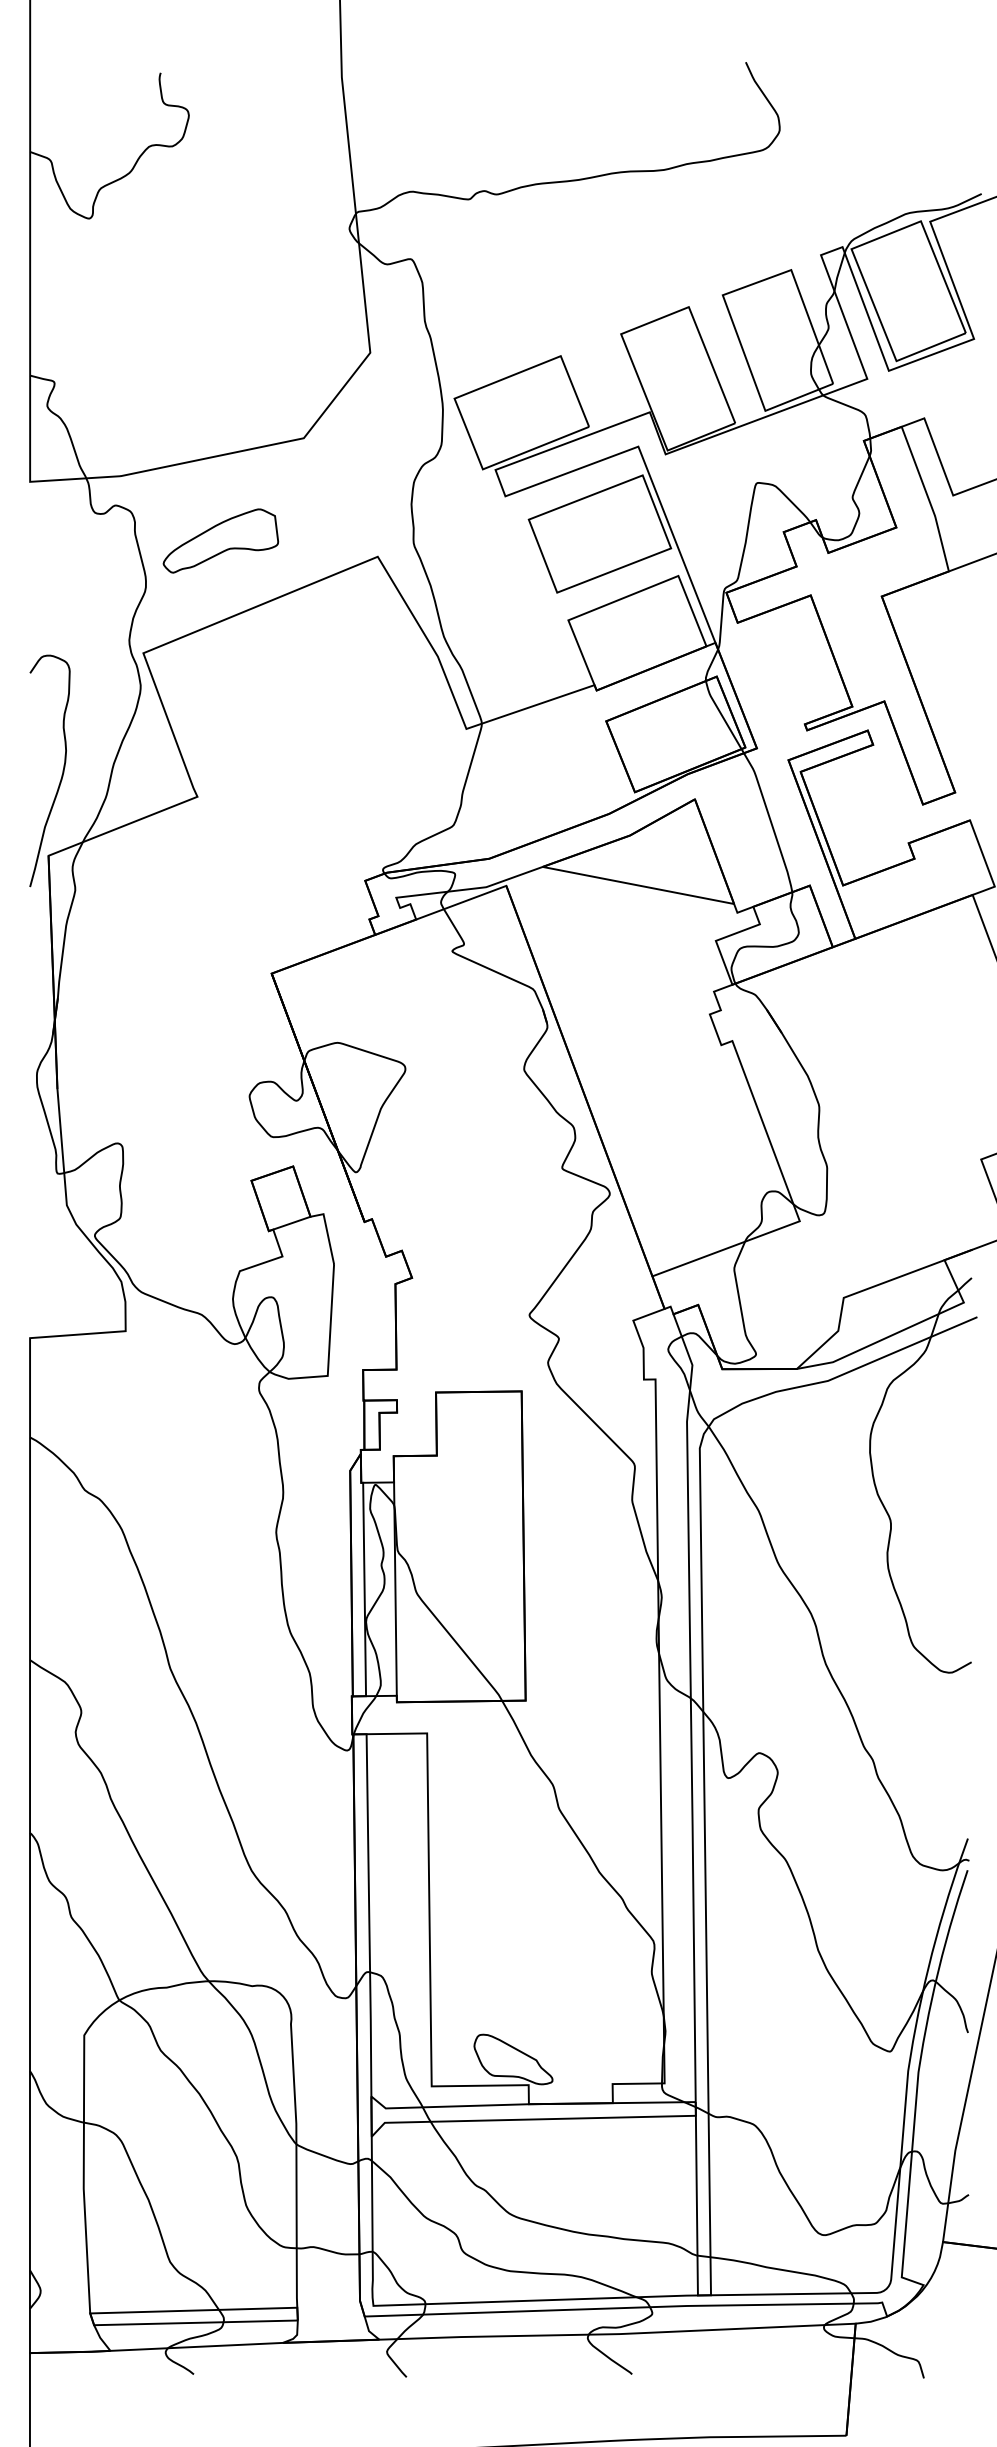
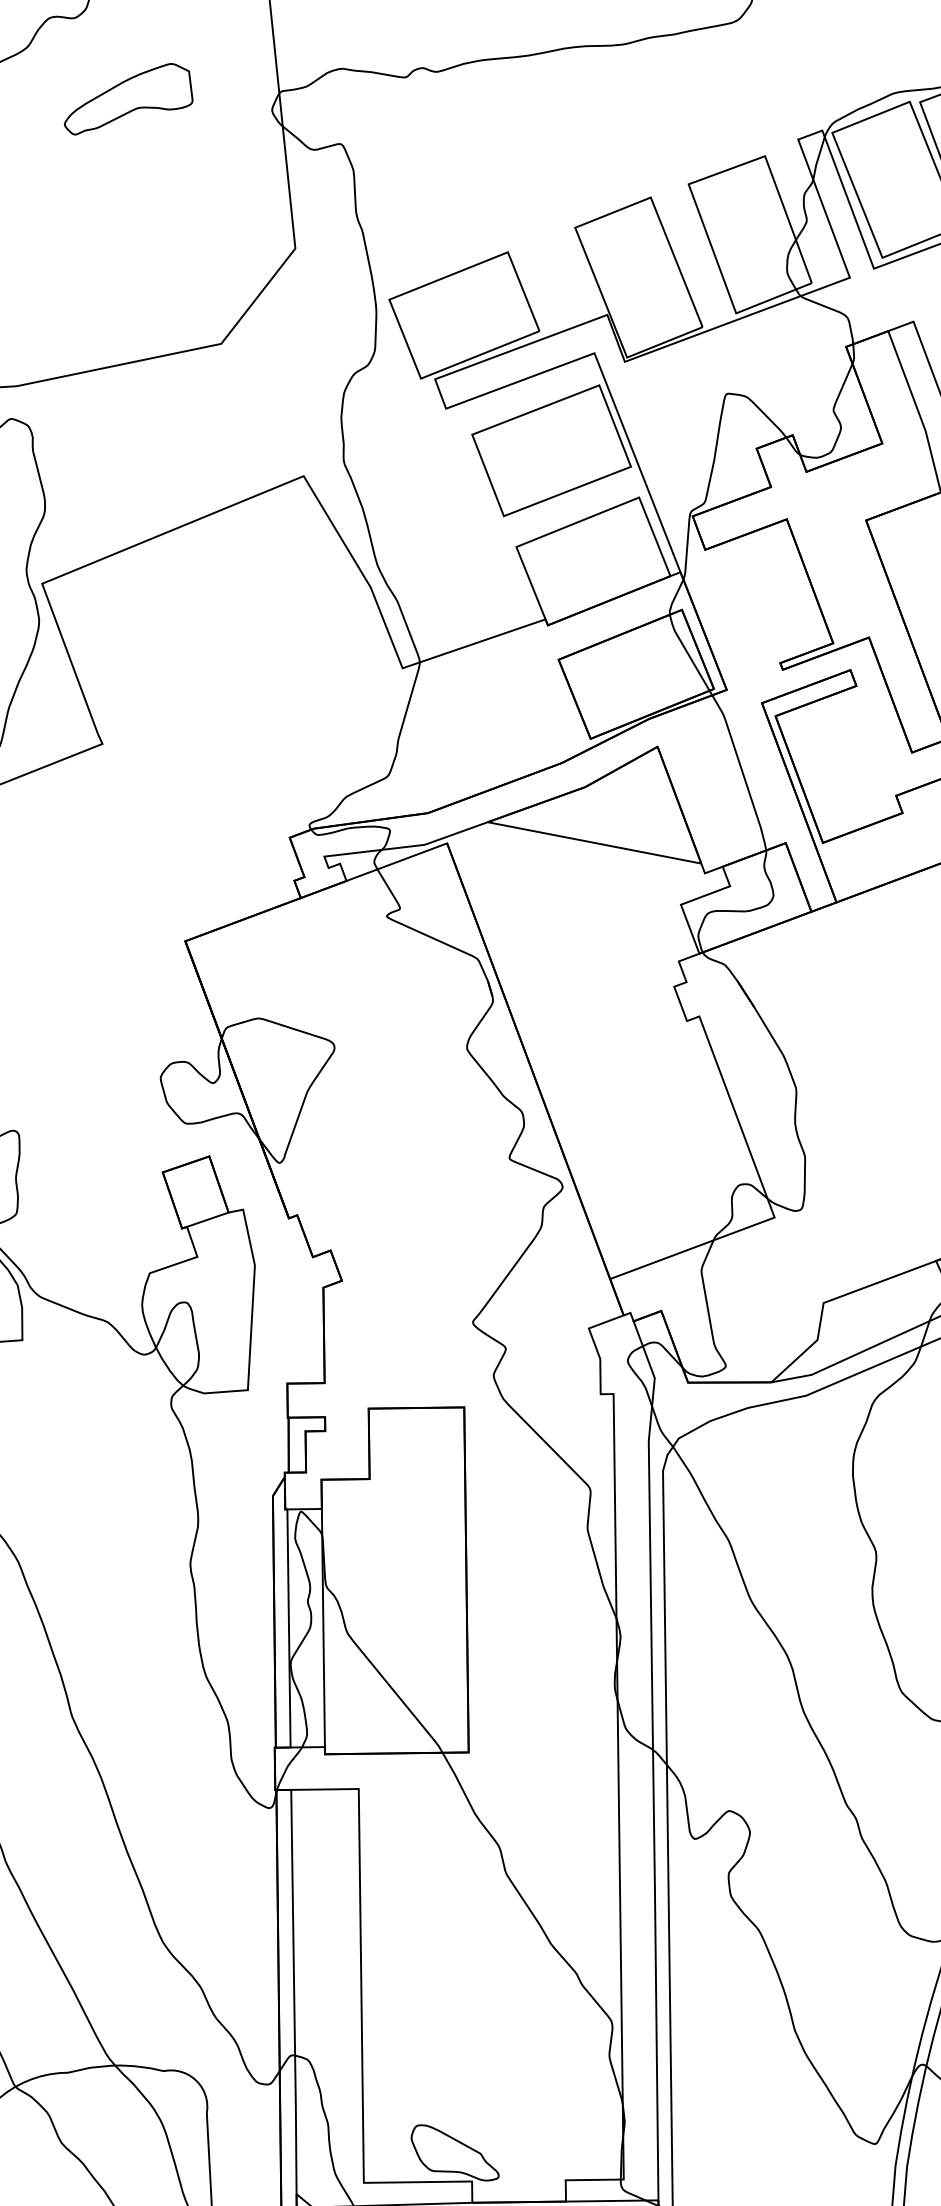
part: (220, 540) -> (128, 98), moved

